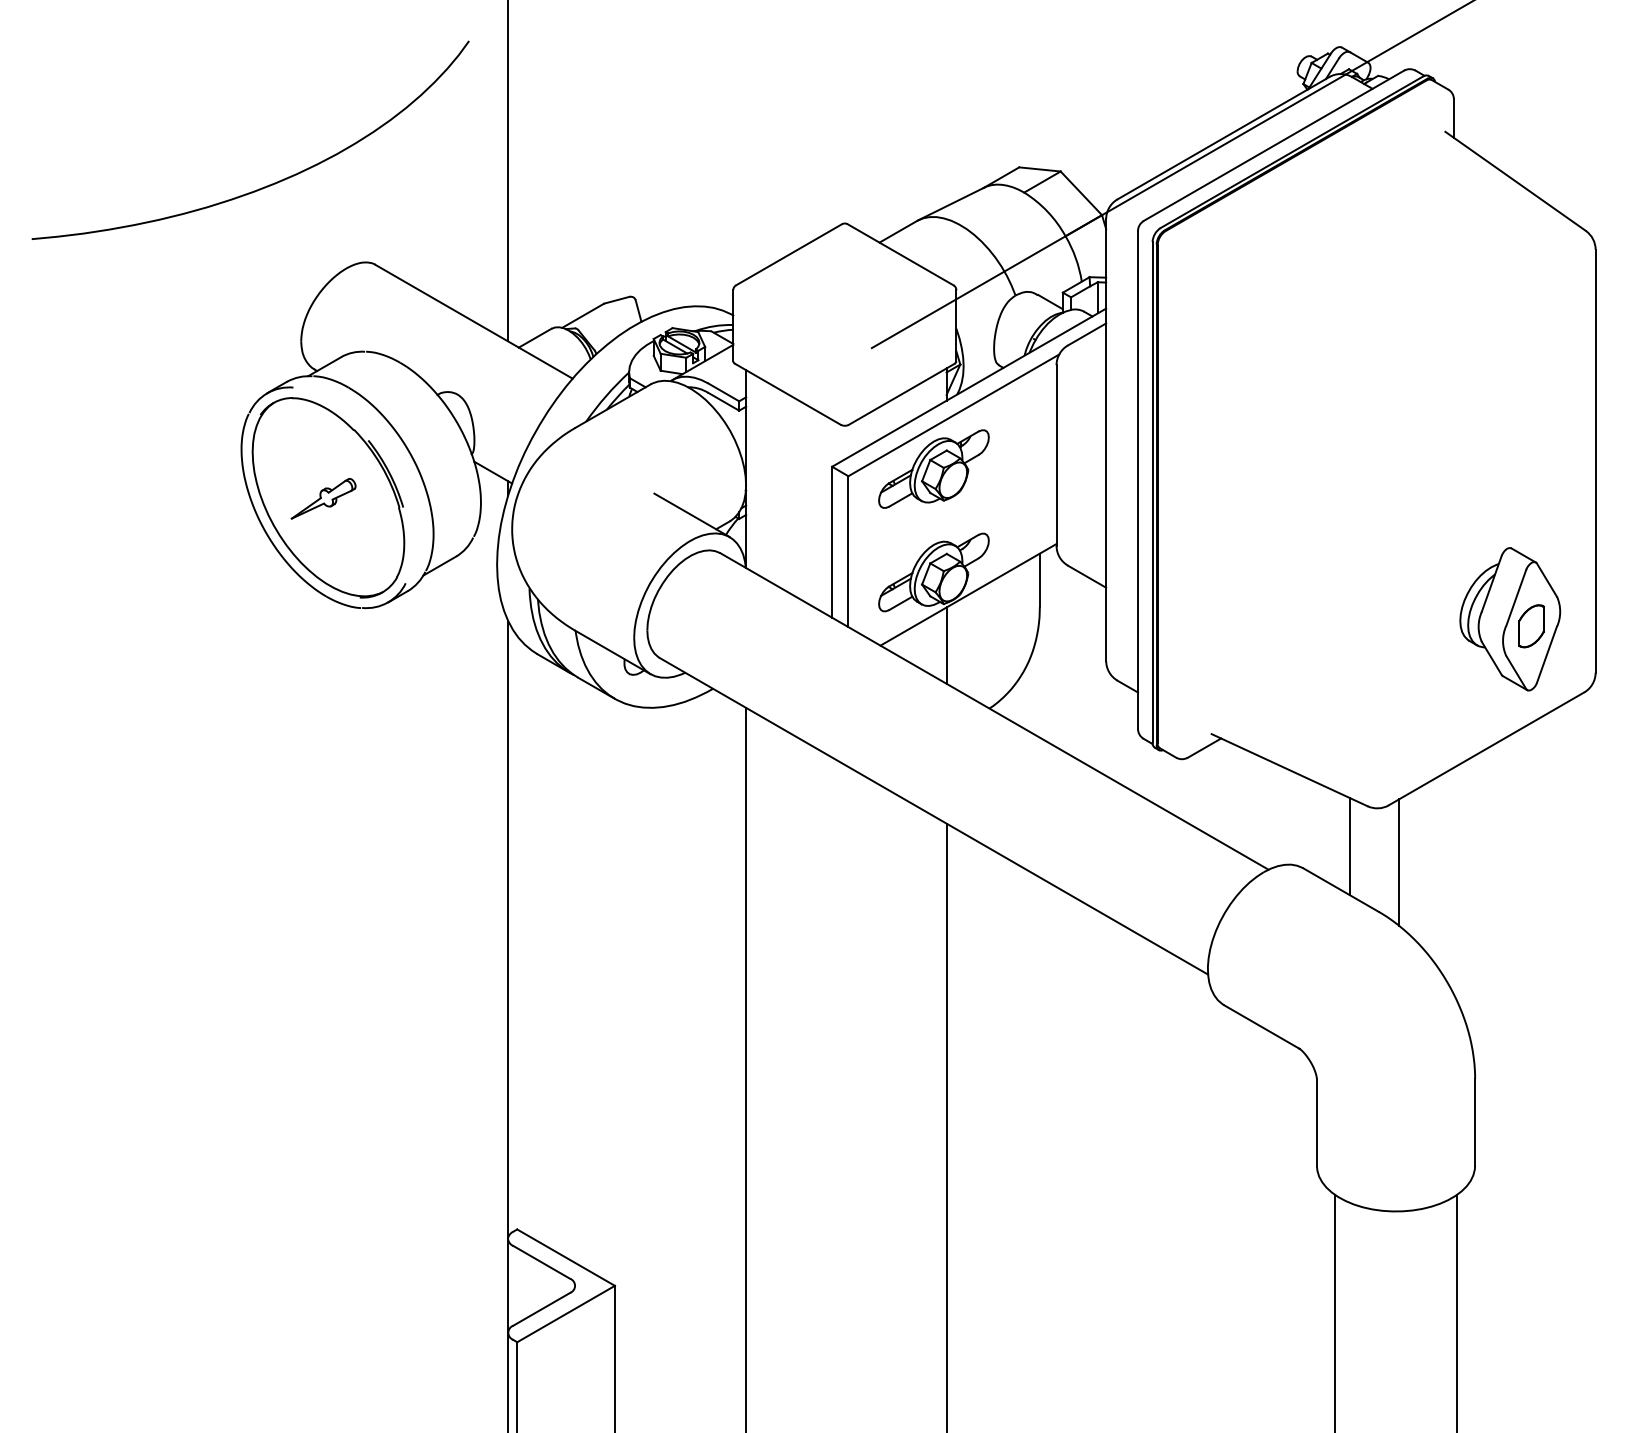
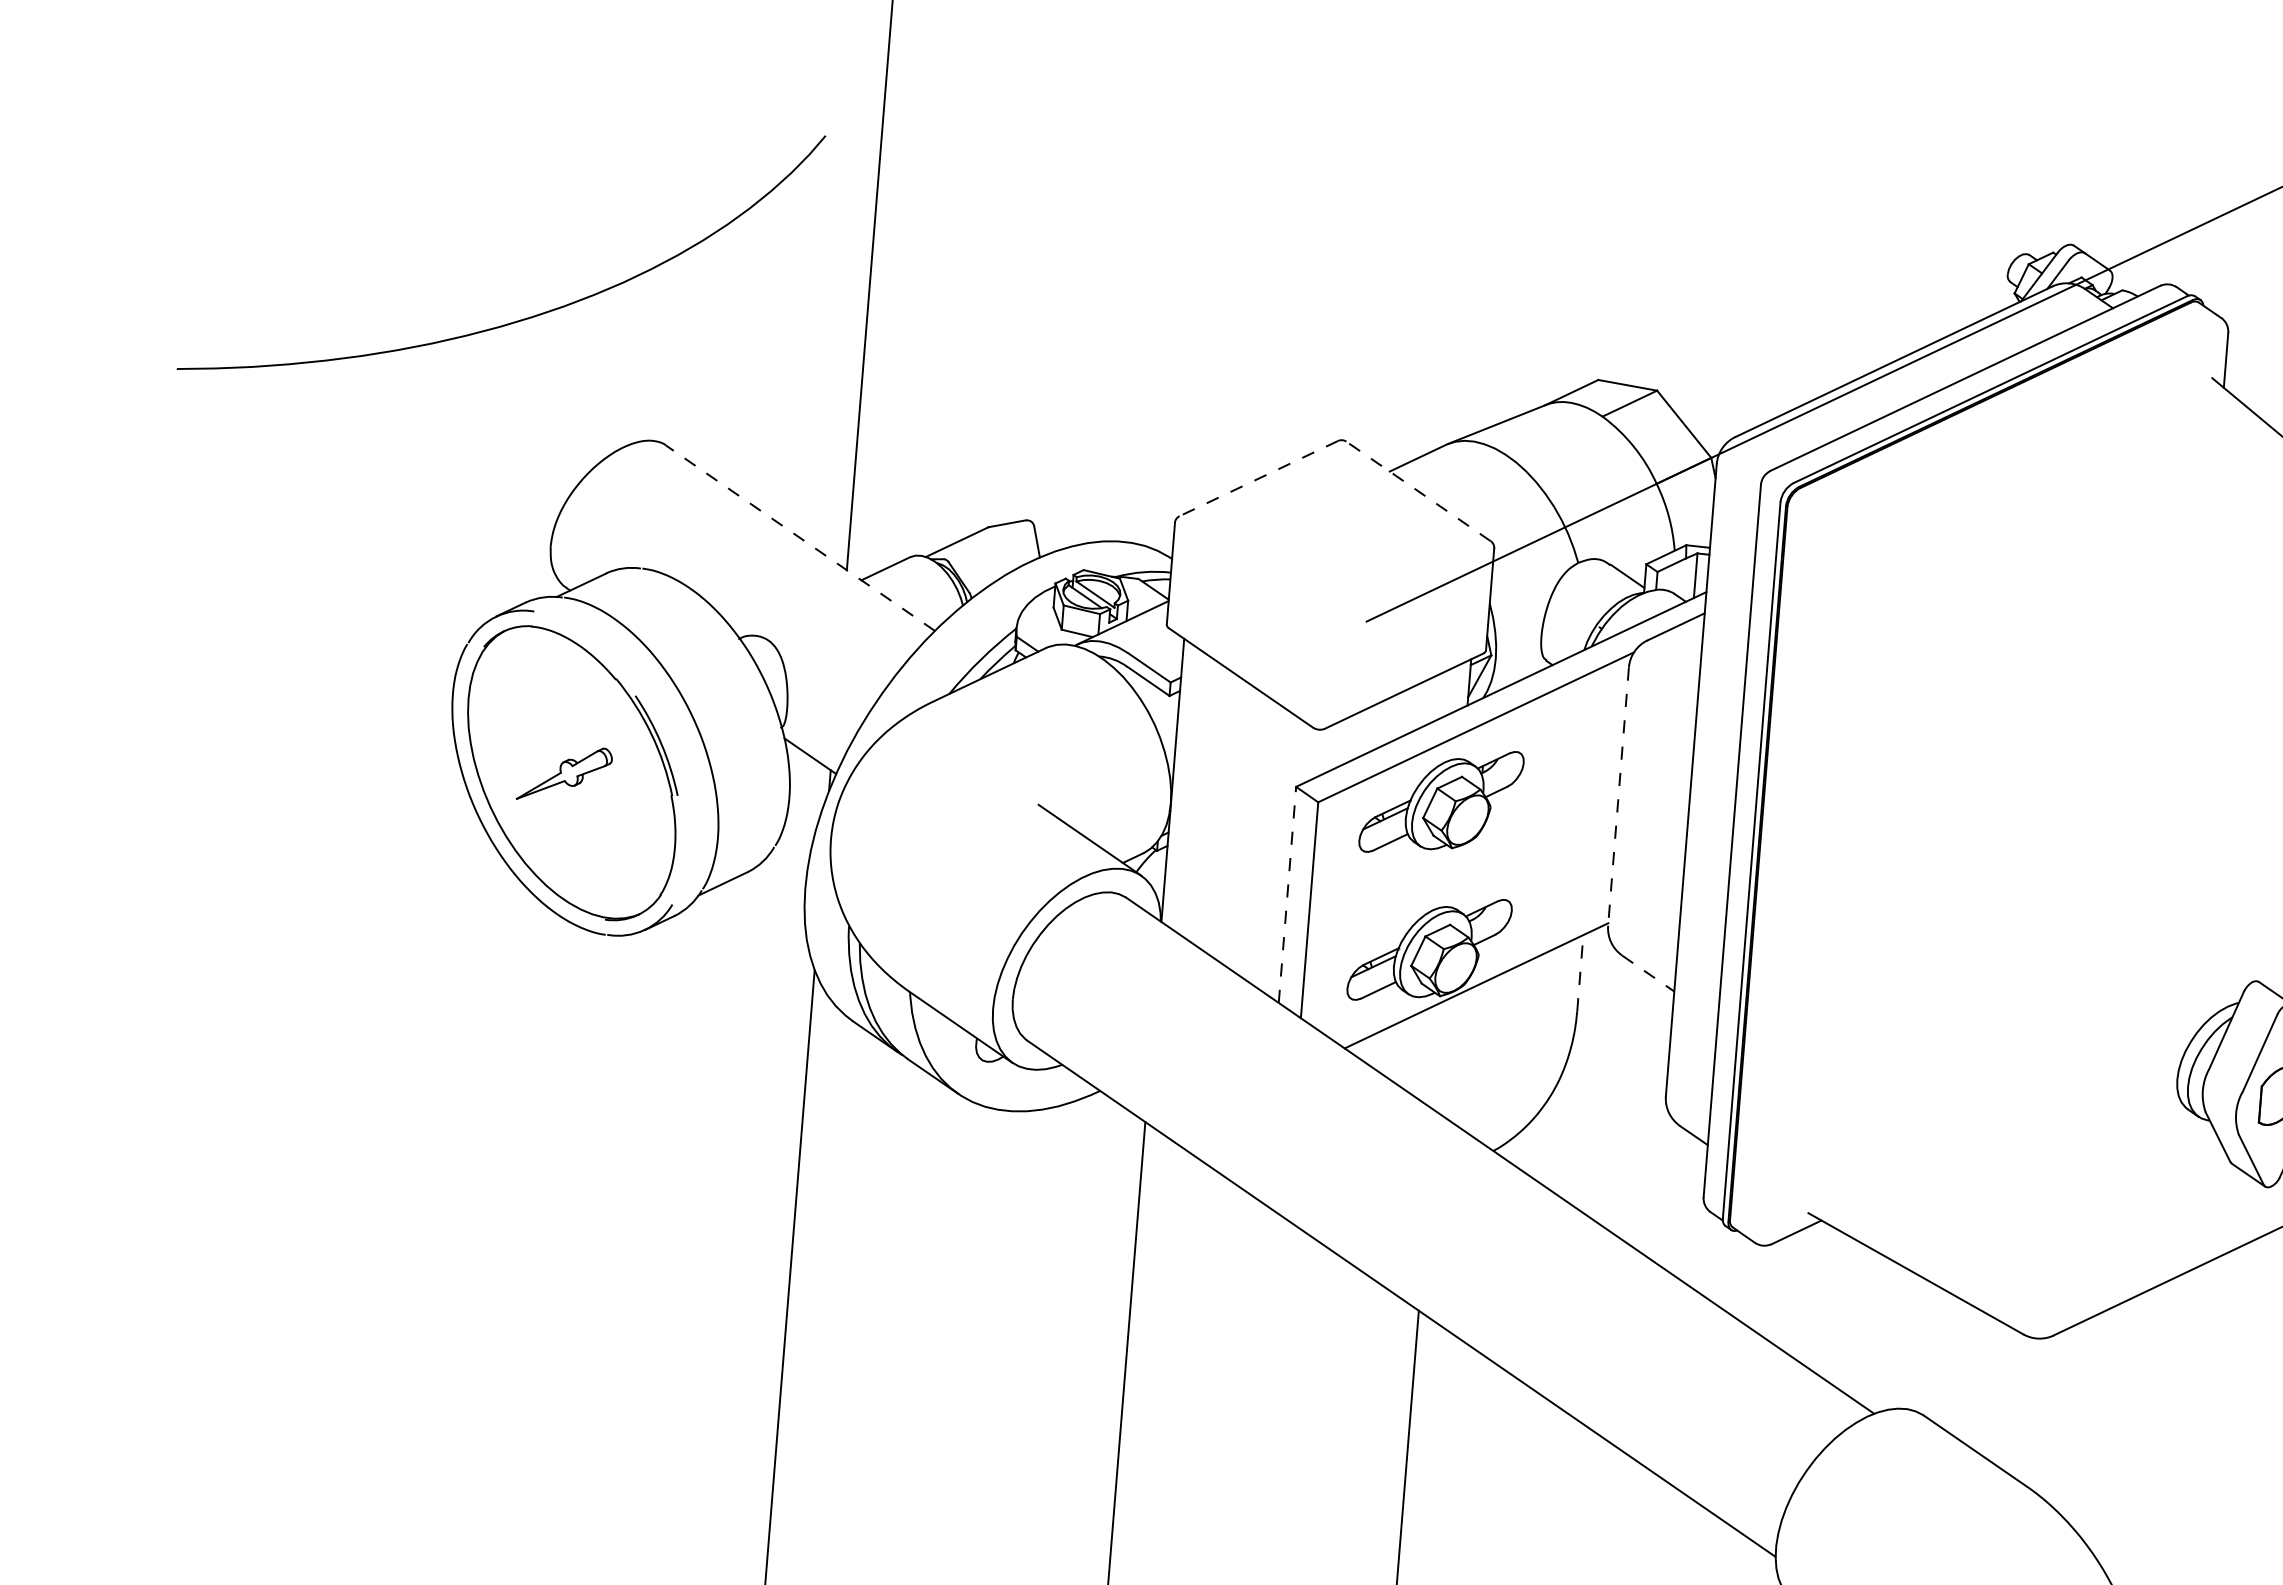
line: (900, 254) -> (1418, 490), solid -> dashed
line: (788, 255) -> (1257, 479), solid -> dashed
line: (474, 321) -> (801, 537), solid -> dashed
line: (1056, 456) -> (1618, 798), solid -> dashed
line: (832, 541) -> (1288, 893), solid -> dashed
line: (1087, 576) -> (1648, 973), solid -> dashed
line: (1039, 580) -> (1579, 973), solid -> dashed
line: (946, 645) -> (1439, 1055), removed
line: (1349, 846) -> (1992, 1389), removed
line: (1399, 862) -> (2062, 1418), removed

